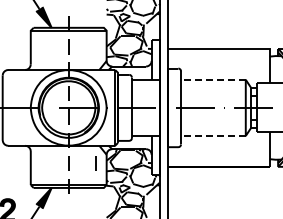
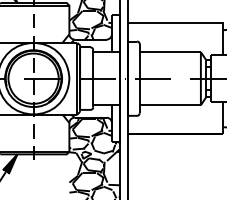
line: (212, 79) -> (169, 51), dashed -> solid
line: (212, 136) -> (169, 105), dashed -> solid
line: (95, 163) -> (58, 131), removed

